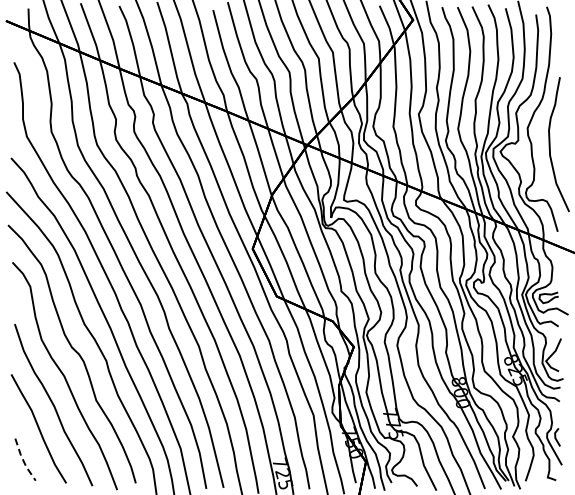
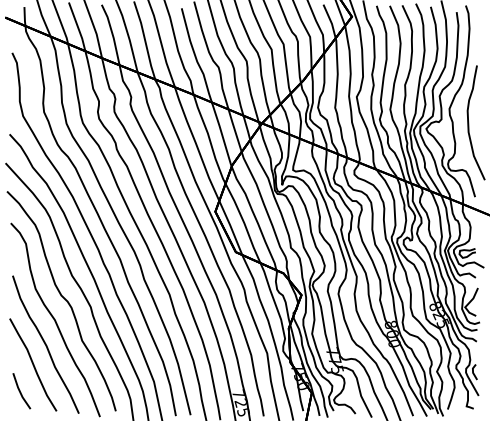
line: (23, 460) -> (20, 391), dashed -> solid

